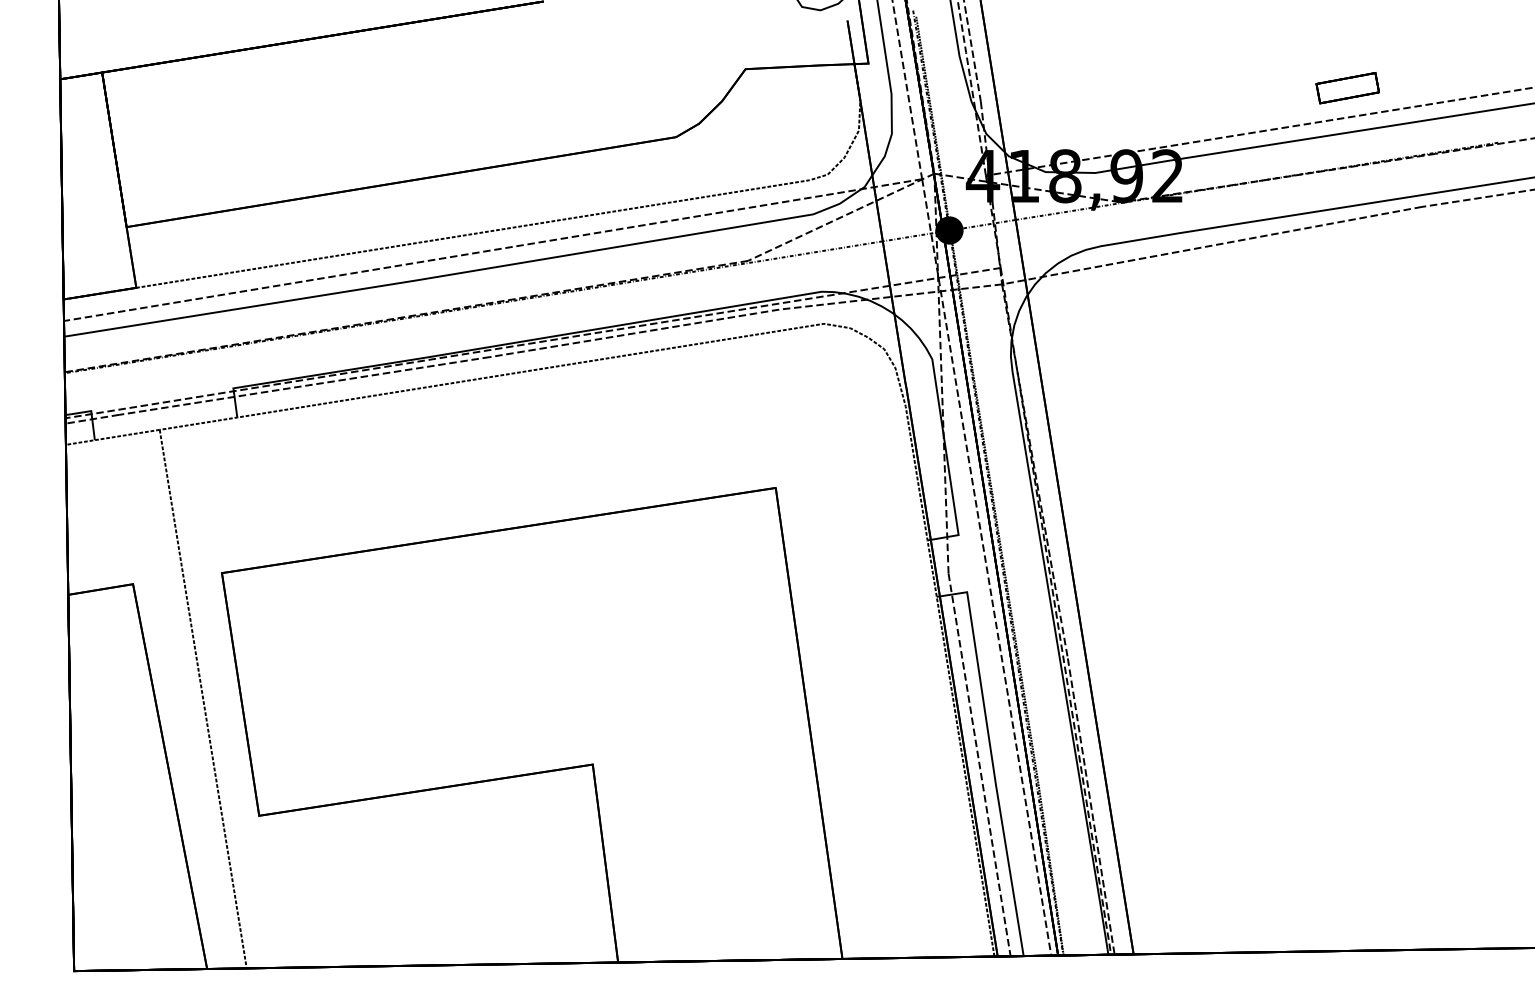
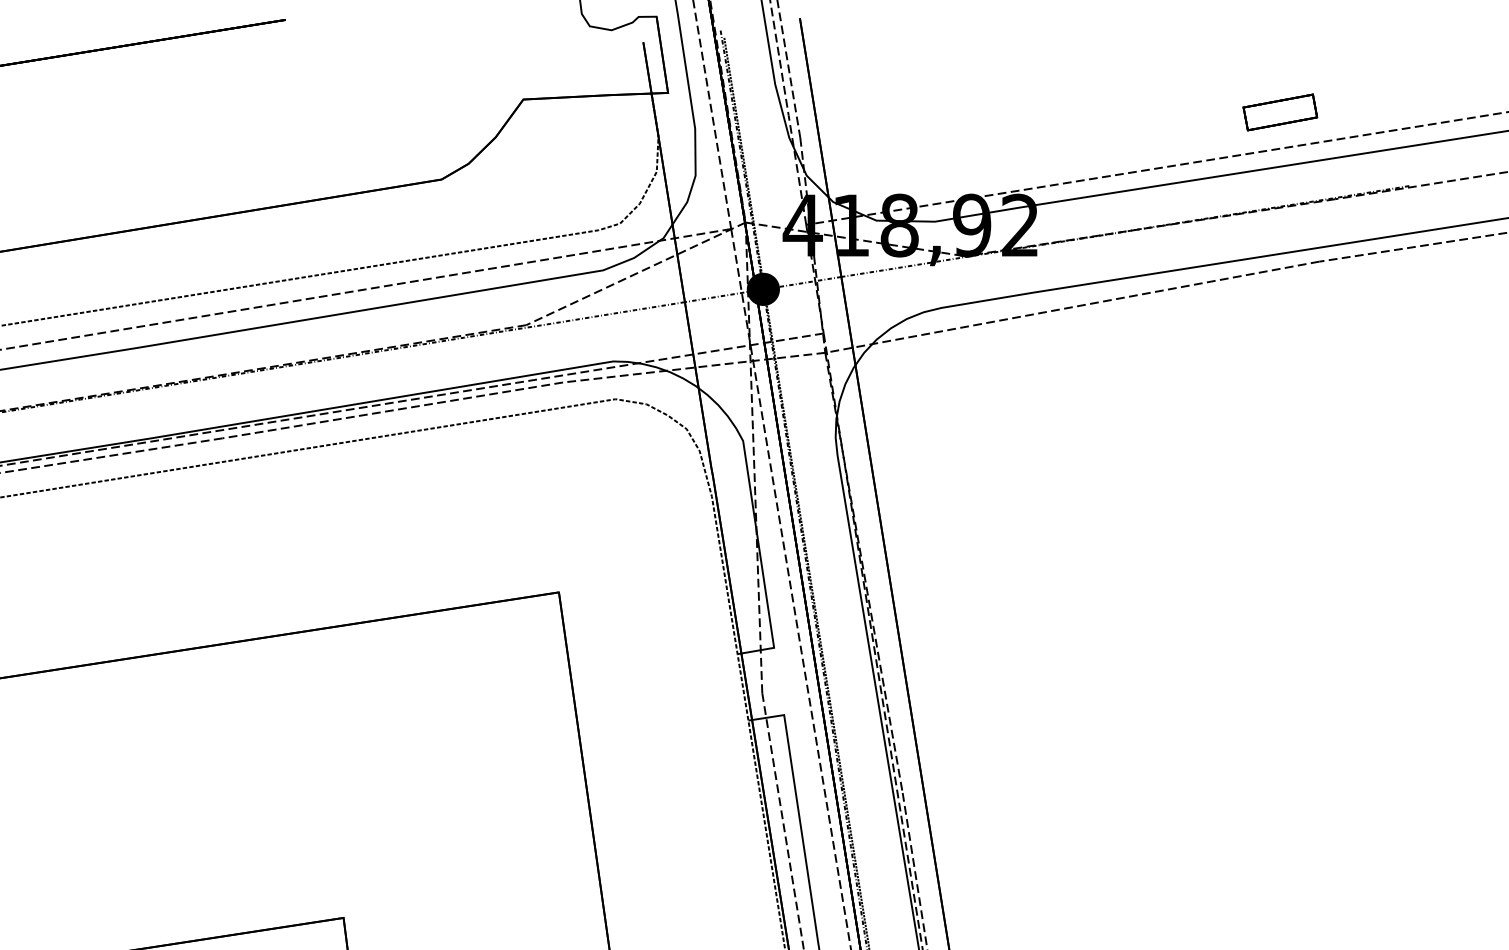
part: (1347, 88) -> (1280, 112), moved

